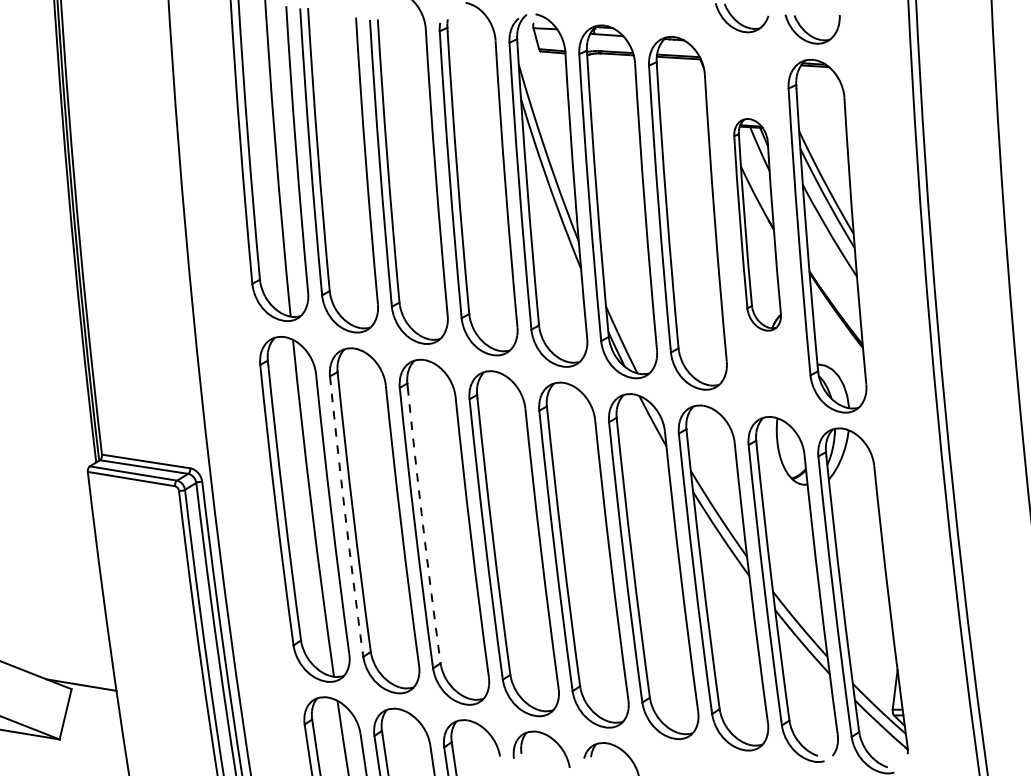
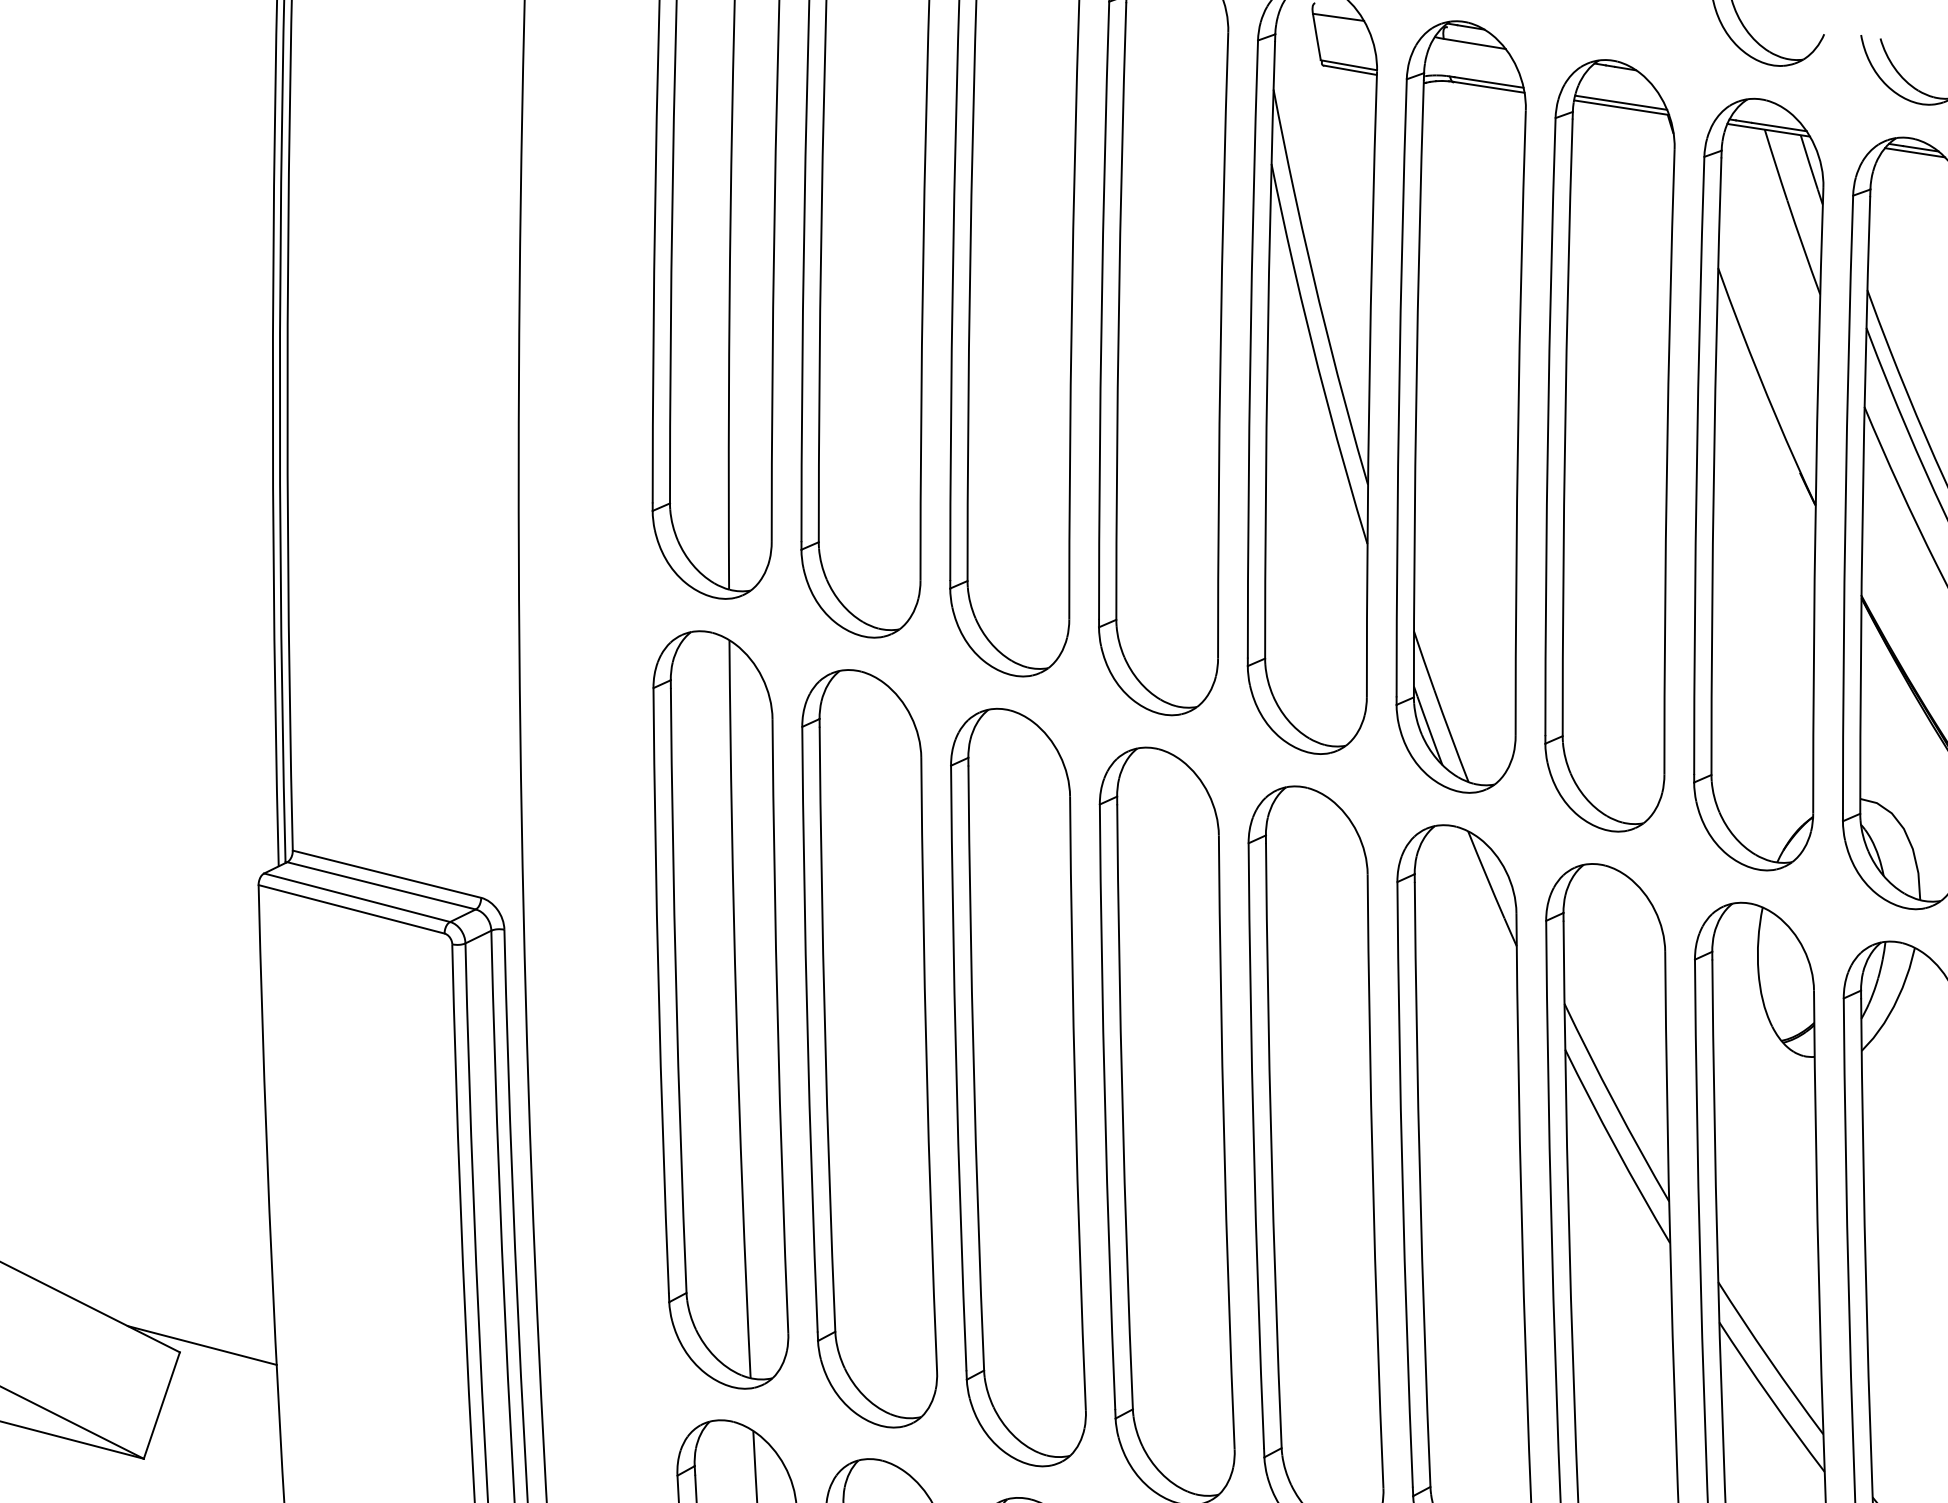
part: (757, 224) -> (1758, 483), size x1.67
arc: (345, 514) -> (808, 1029), dashed -> solid
arc: (423, 525) -> (974, 1068), dashed -> solid

